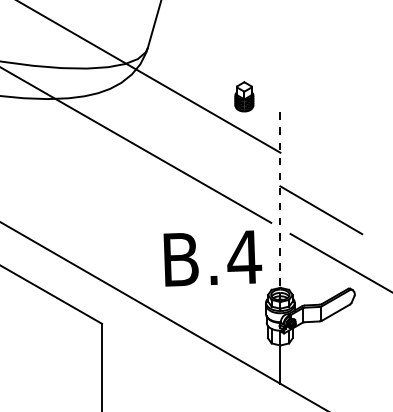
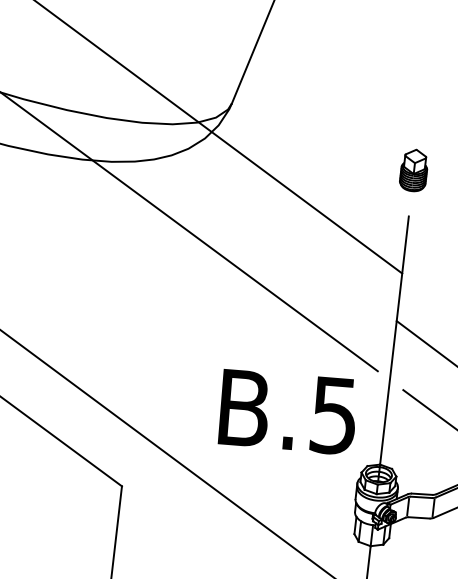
part: (244, 96) -> (414, 169), moved
line: (280, 206) -> (393, 349), dashed -> solid
text: (244, 257) -> (334, 415), B.4 -> B.5

